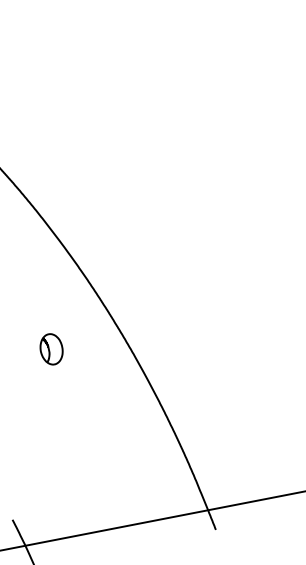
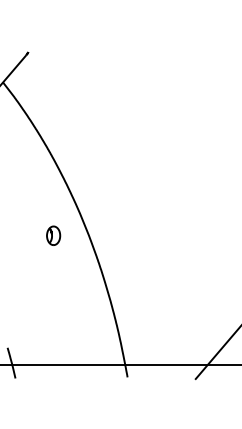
part: (51, 348) -> (53, 235), moved

